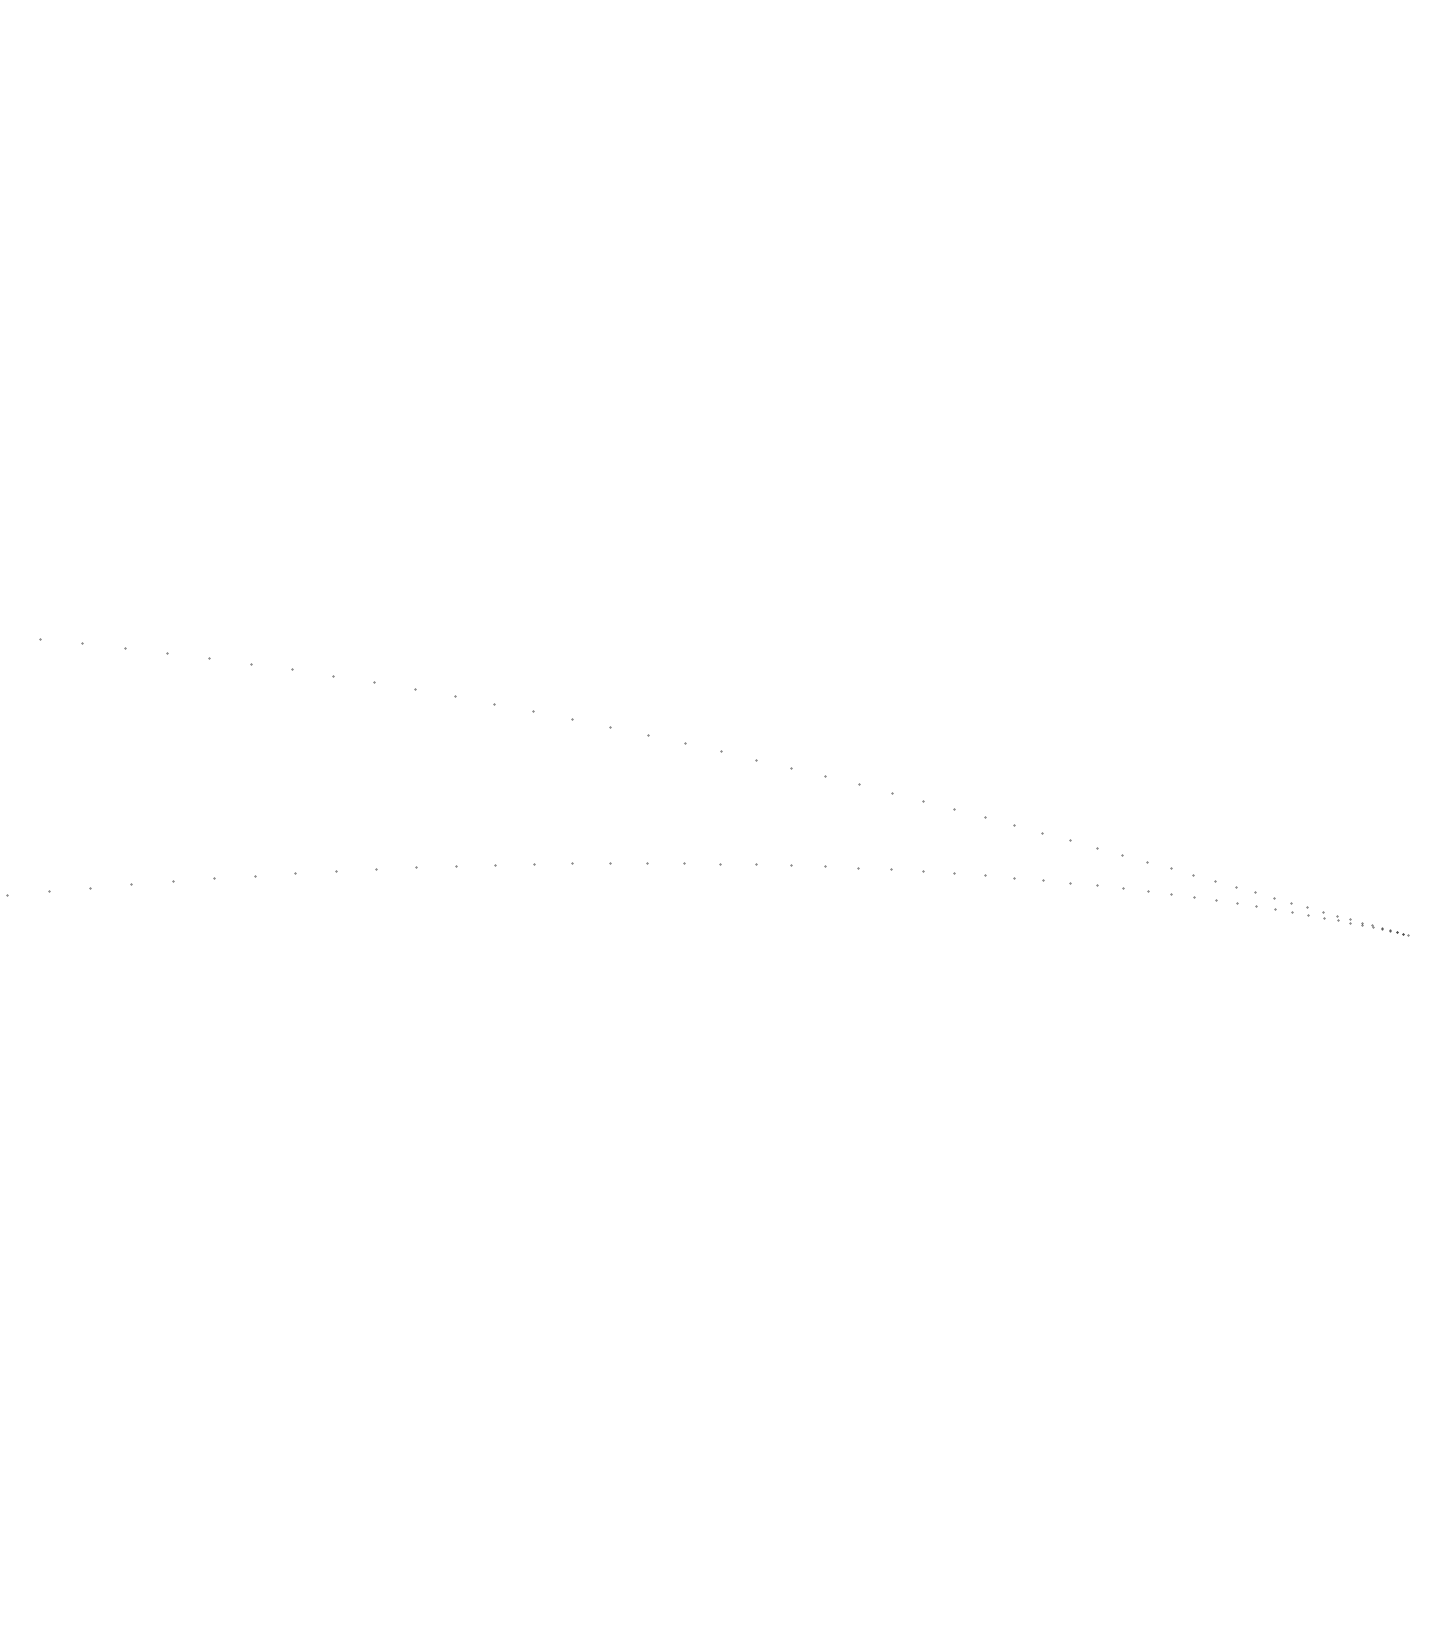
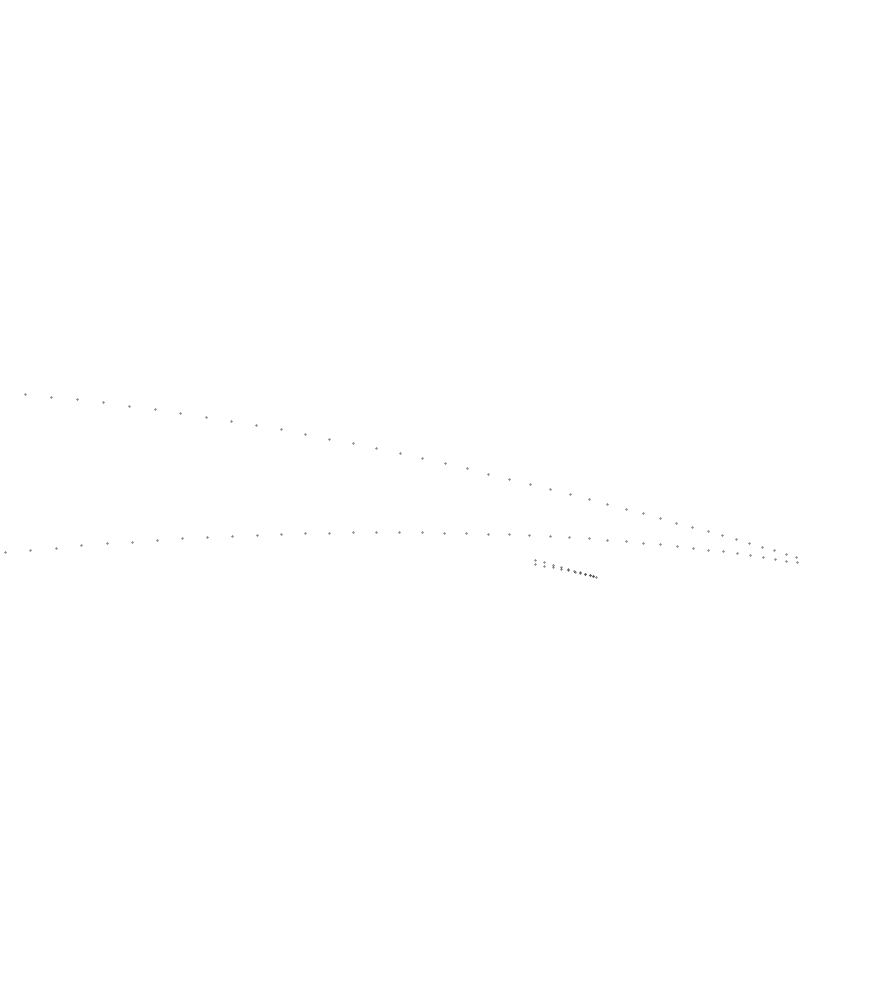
part: (1357, 921) -> (565, 568), moved

